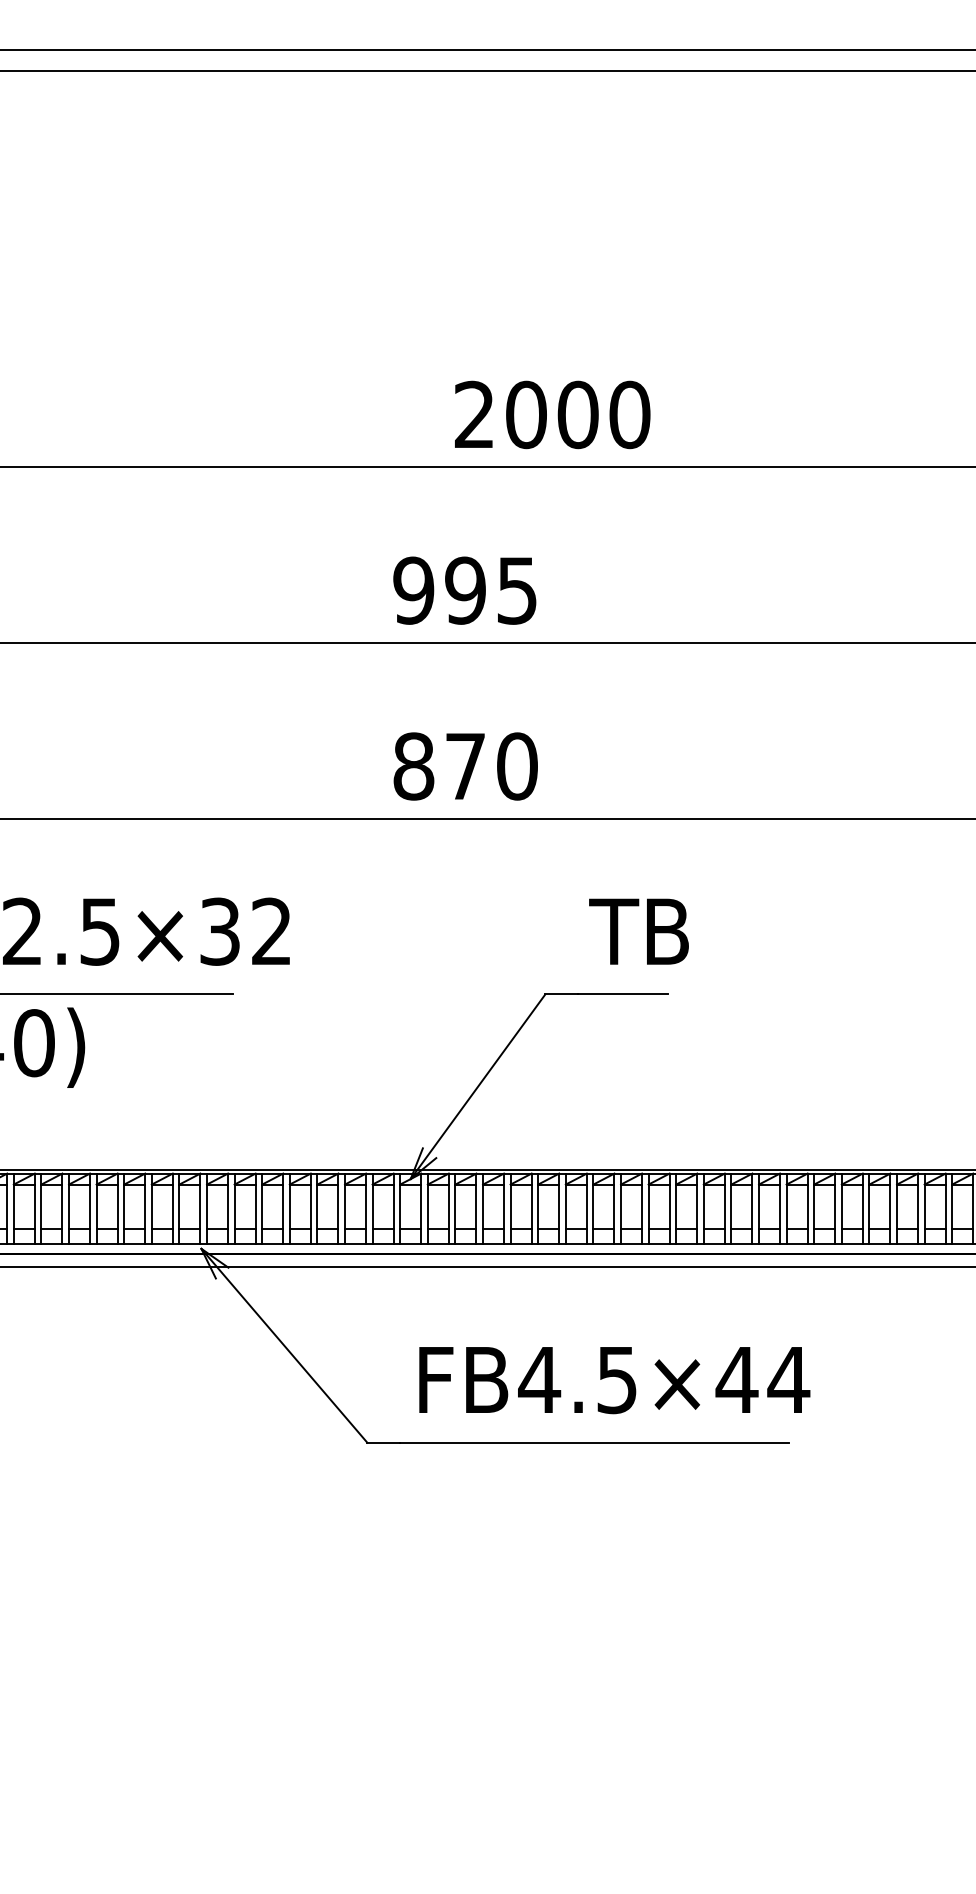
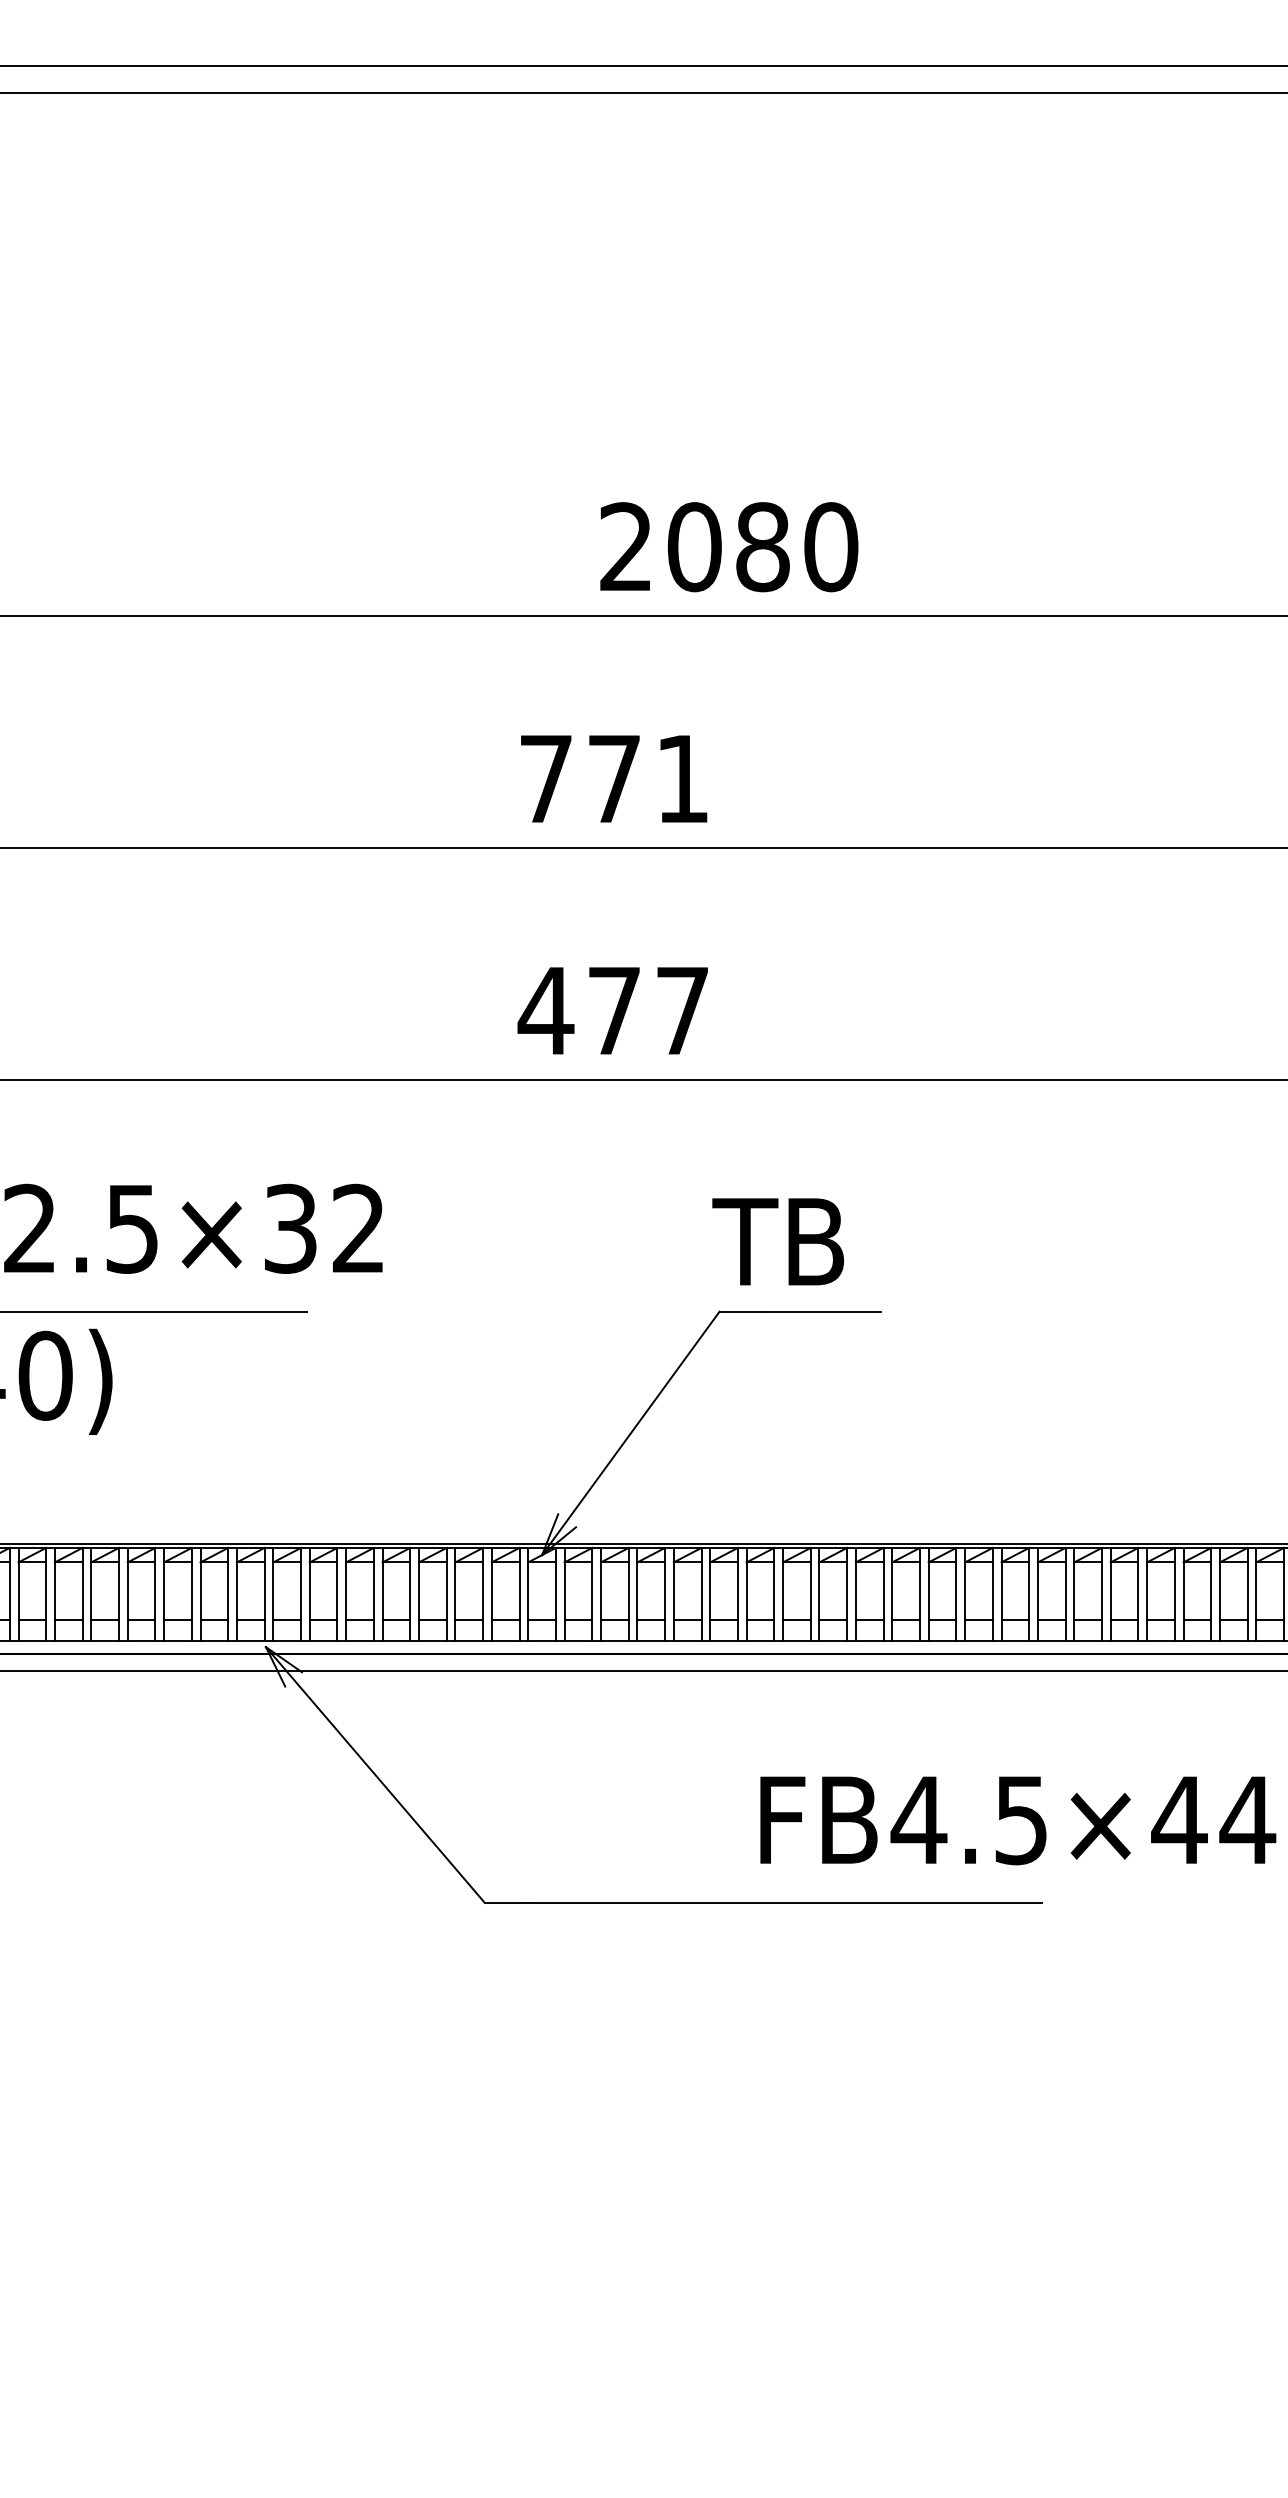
text: (578, 415) -> (763, 547), 2000 -> 2080
text: (464, 591) -> (613, 779), 995 -> 771
text: (464, 766) -> (613, 1010), 870 -> 477
text: (638, 931) -> (777, 1241), moved
text: (614, 1380) -> (1018, 1820), moved

